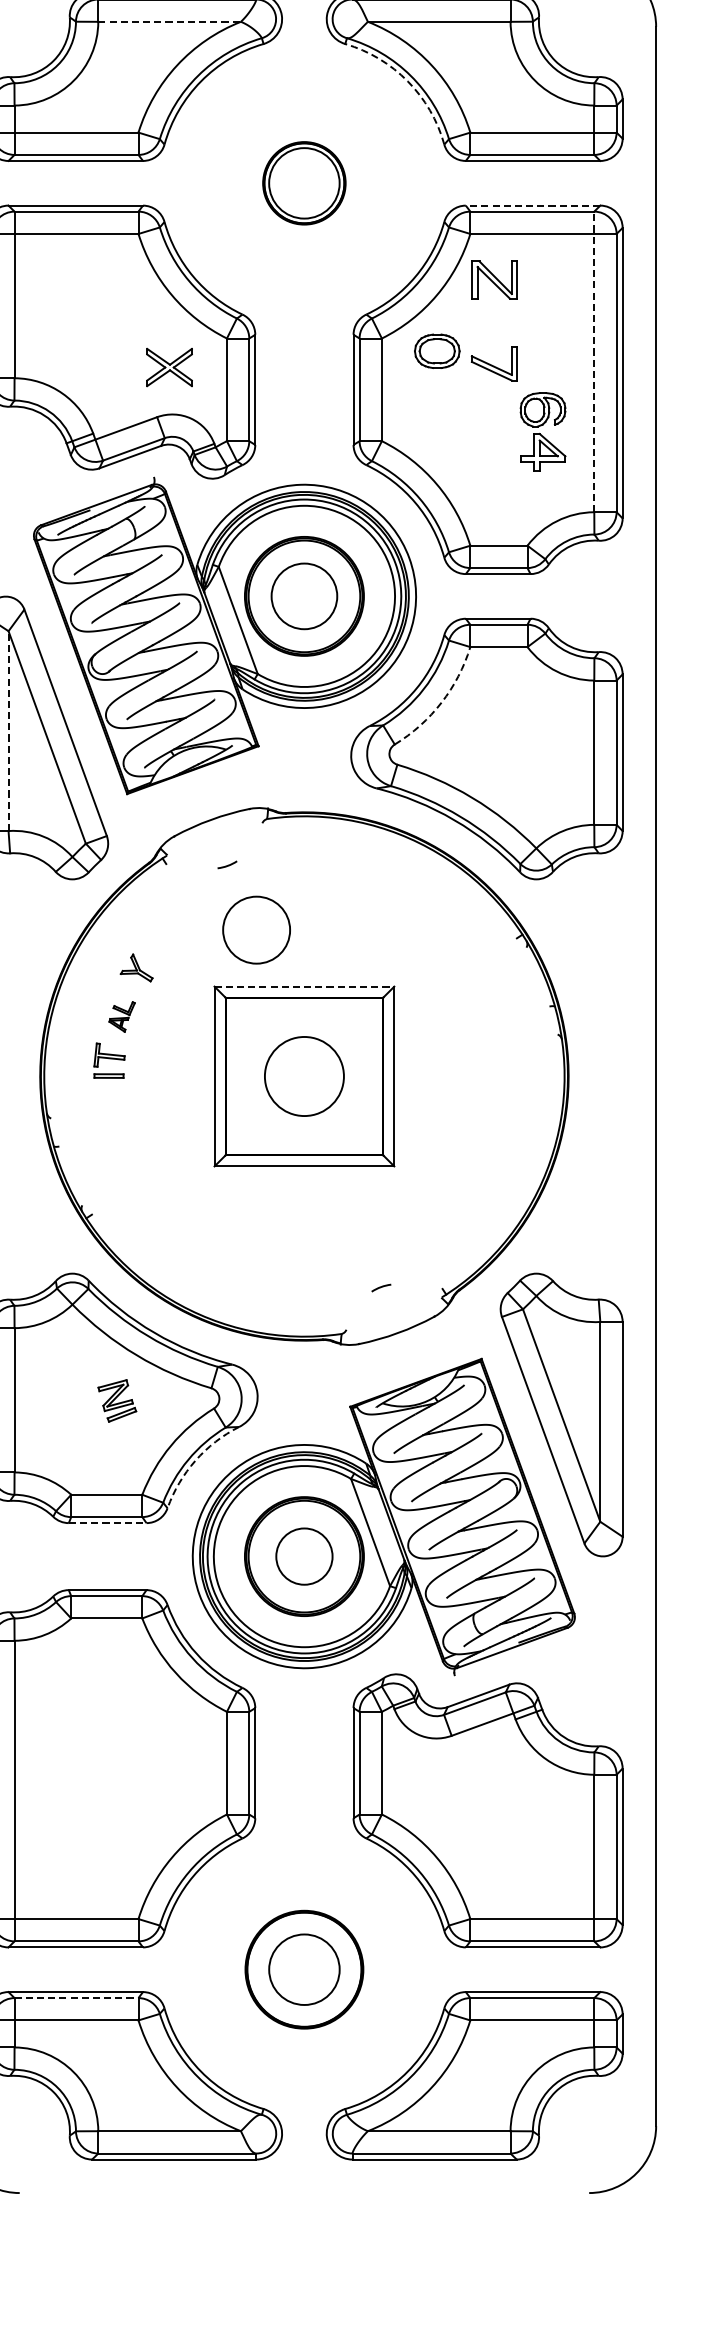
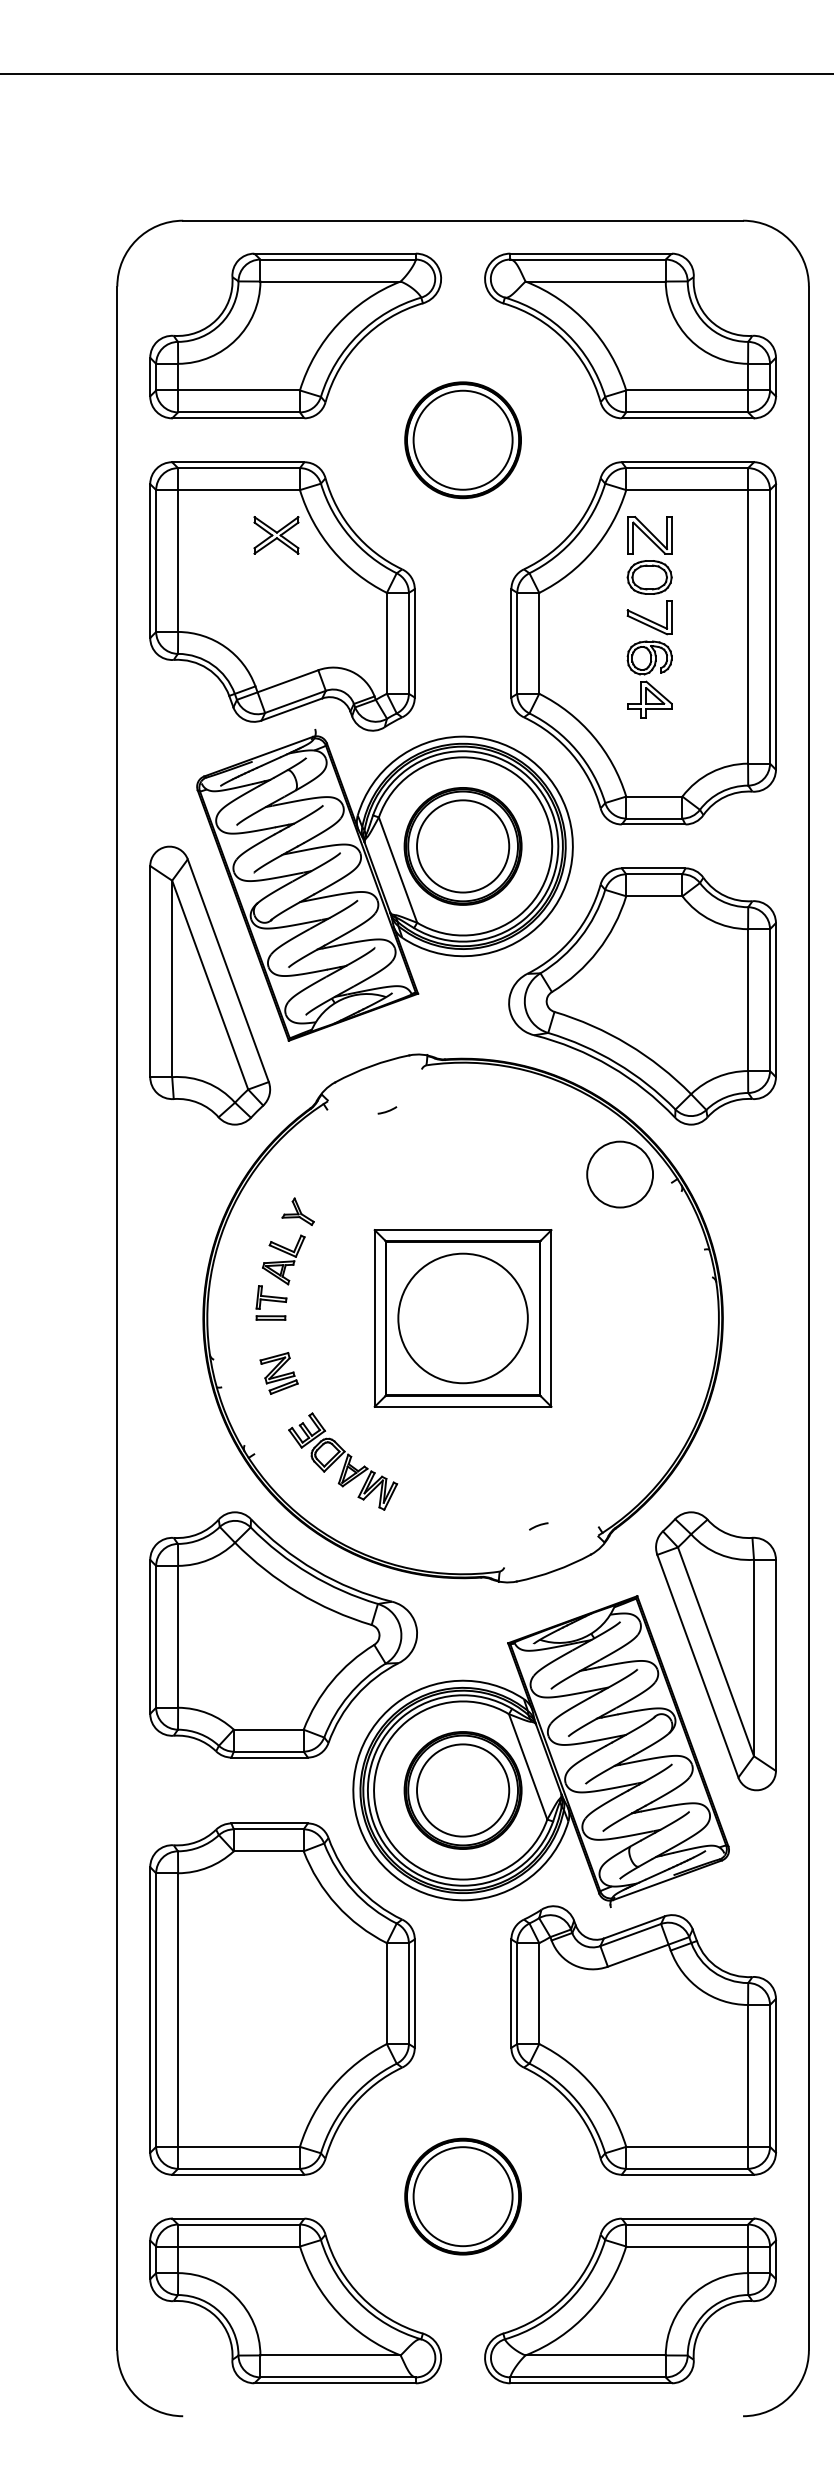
line: (170, 21) -> (331, 281), dashed -> solid
arc: (407, 81) -> (564, 340), dashed -> solid
part: (303, 183) -> (462, 440), size x1.43
line: (532, 205) -> (687, 462), dashed -> solid
part: (437, 351) -> (649, 577), moved
line: (594, 361) -> (748, 615), dashed -> solid
part: (169, 367) -> (276, 535), moved
part: (542, 431) -> (649, 679), moved
circle: (304, 596) -> (463, 846), size x1.43
arc: (441, 702) -> (597, 950), dashed -> solid
line: (8, 730) -> (172, 978), dashed -> solid
circle: (256, 930) -> (619, 1174), moved
line: (304, 987) -> (463, 1230), dashed -> solid
part: (121, 1016) -> (283, 1259), size x1.67
circle: (303, 1076) -> (462, 1318), size x1.67
part: (182, 1221) -> (343, 1461), added
part: (116, 1400) -> (278, 1373), moved
arc: (196, 1460) -> (356, 1696), dashed -> solid
line: (108, 1523) -> (270, 1757), dashed -> solid
circle: (304, 1556) -> (463, 1790), size x1.67
circle: (303, 1969) -> (462, 2196), size x1.43
line: (77, 1998) -> (239, 2224), dashed -> solid

